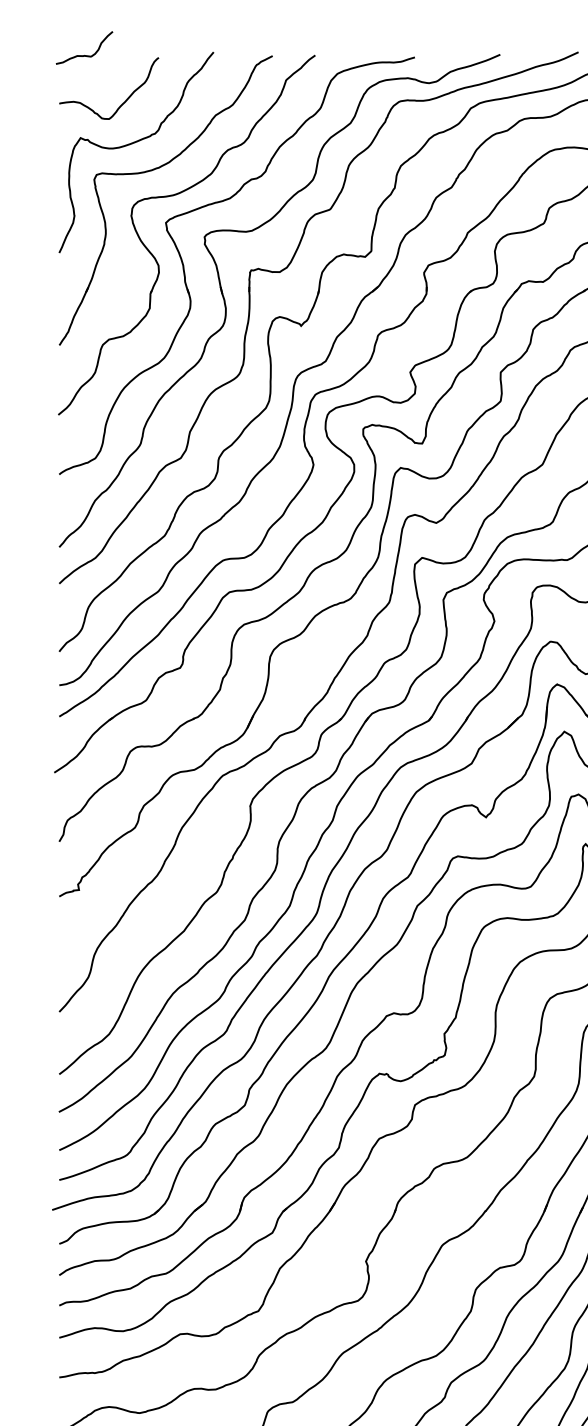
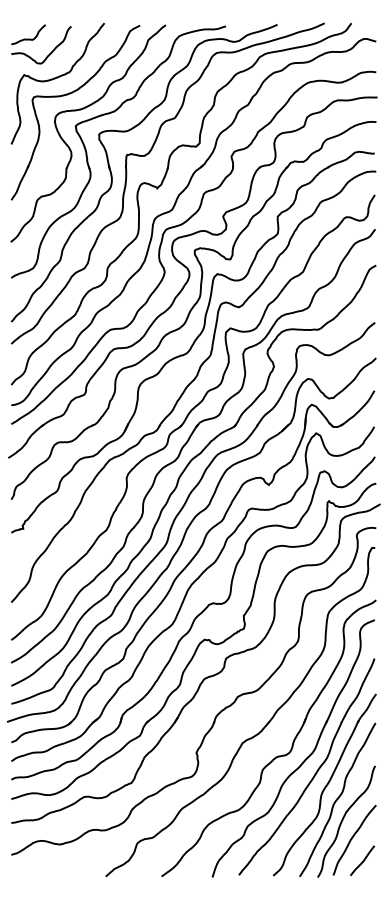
curve: (84, 54) -> (28, 38), moved

